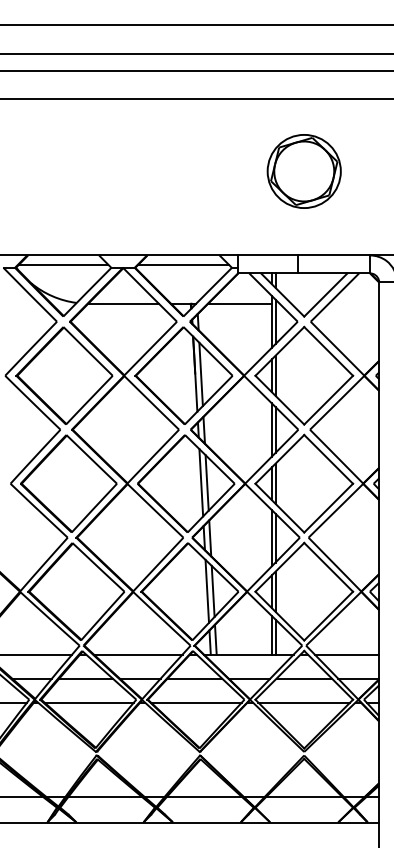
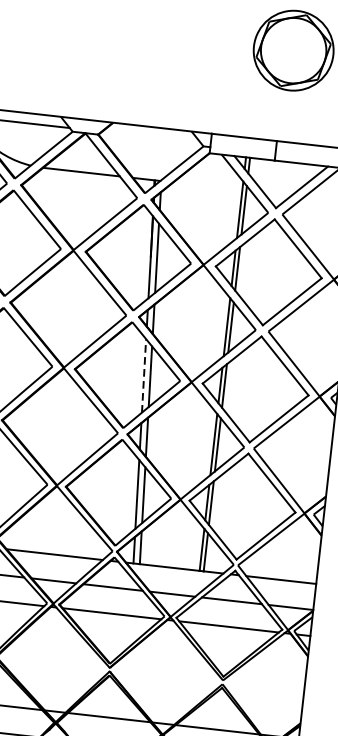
line: (183, 264) -> (151, 136), removed
line: (239, 303) -> (207, 186), removed
line: (201, 482) -> (144, 375), solid -> dashed

